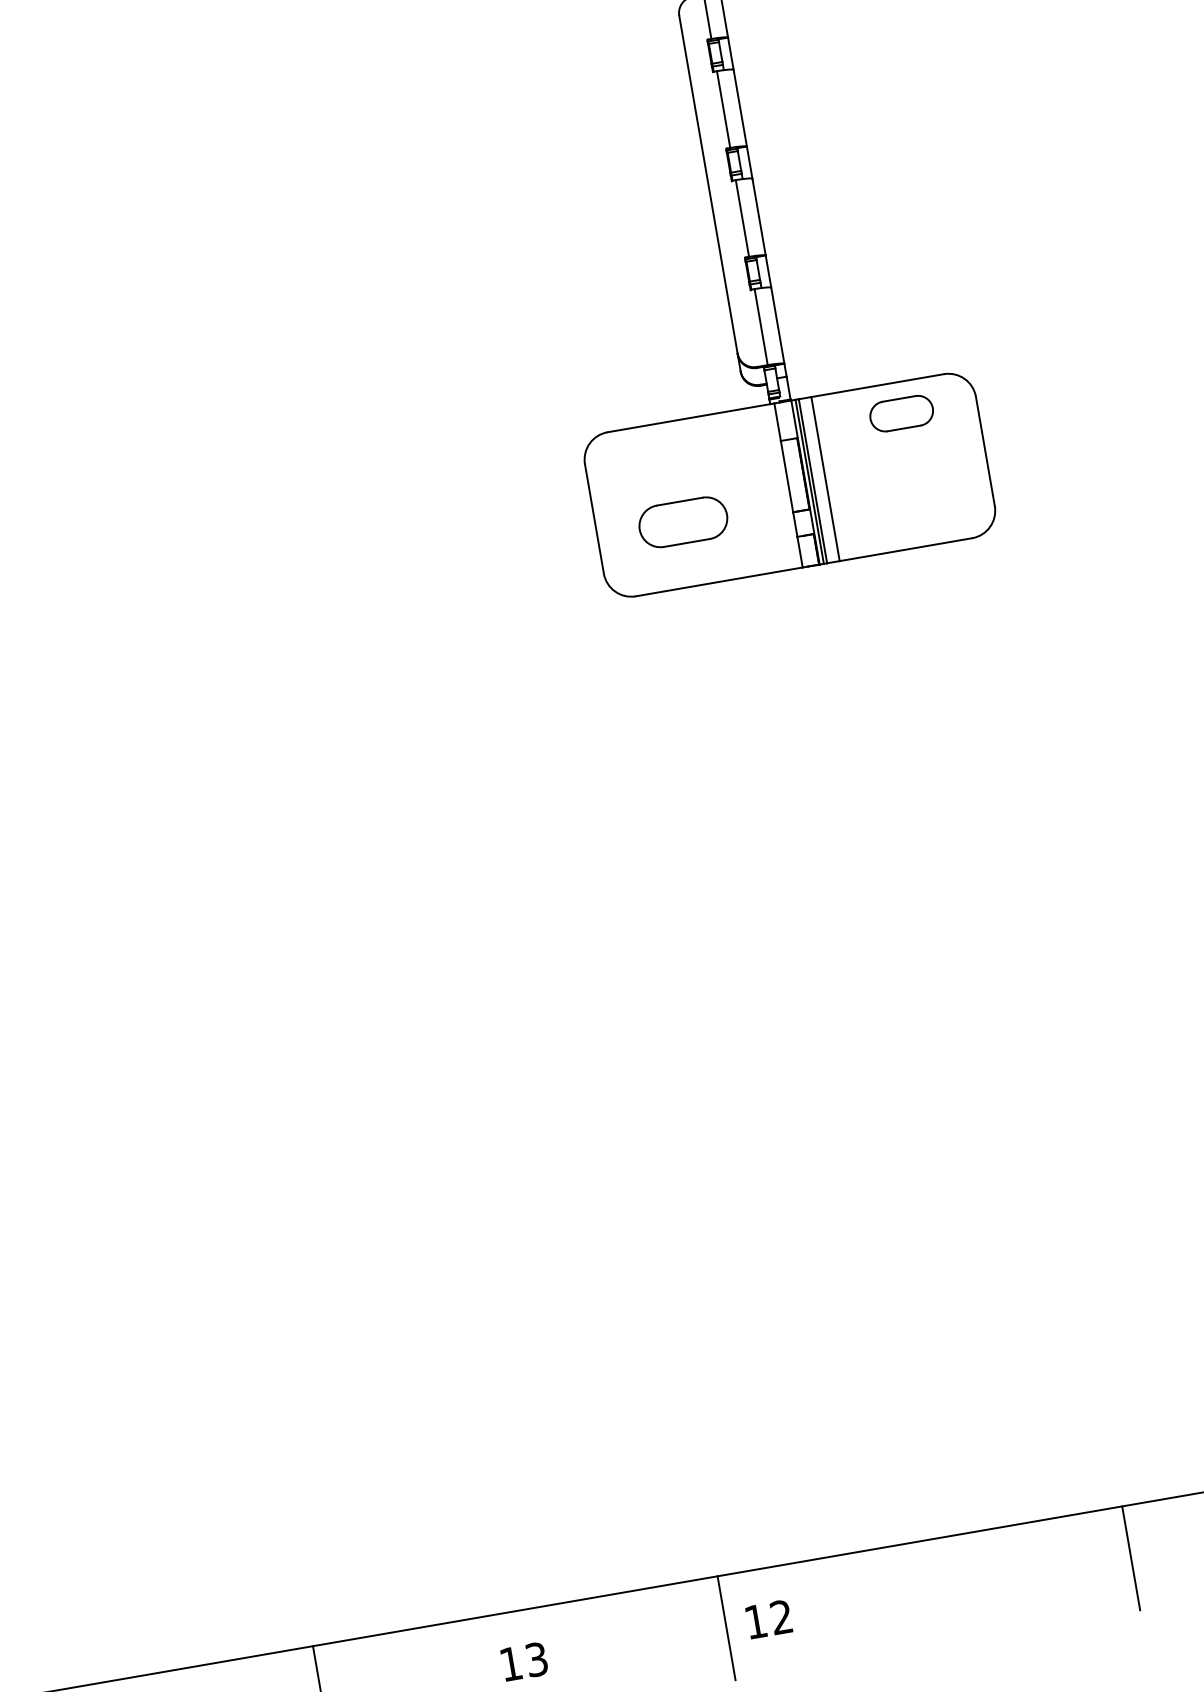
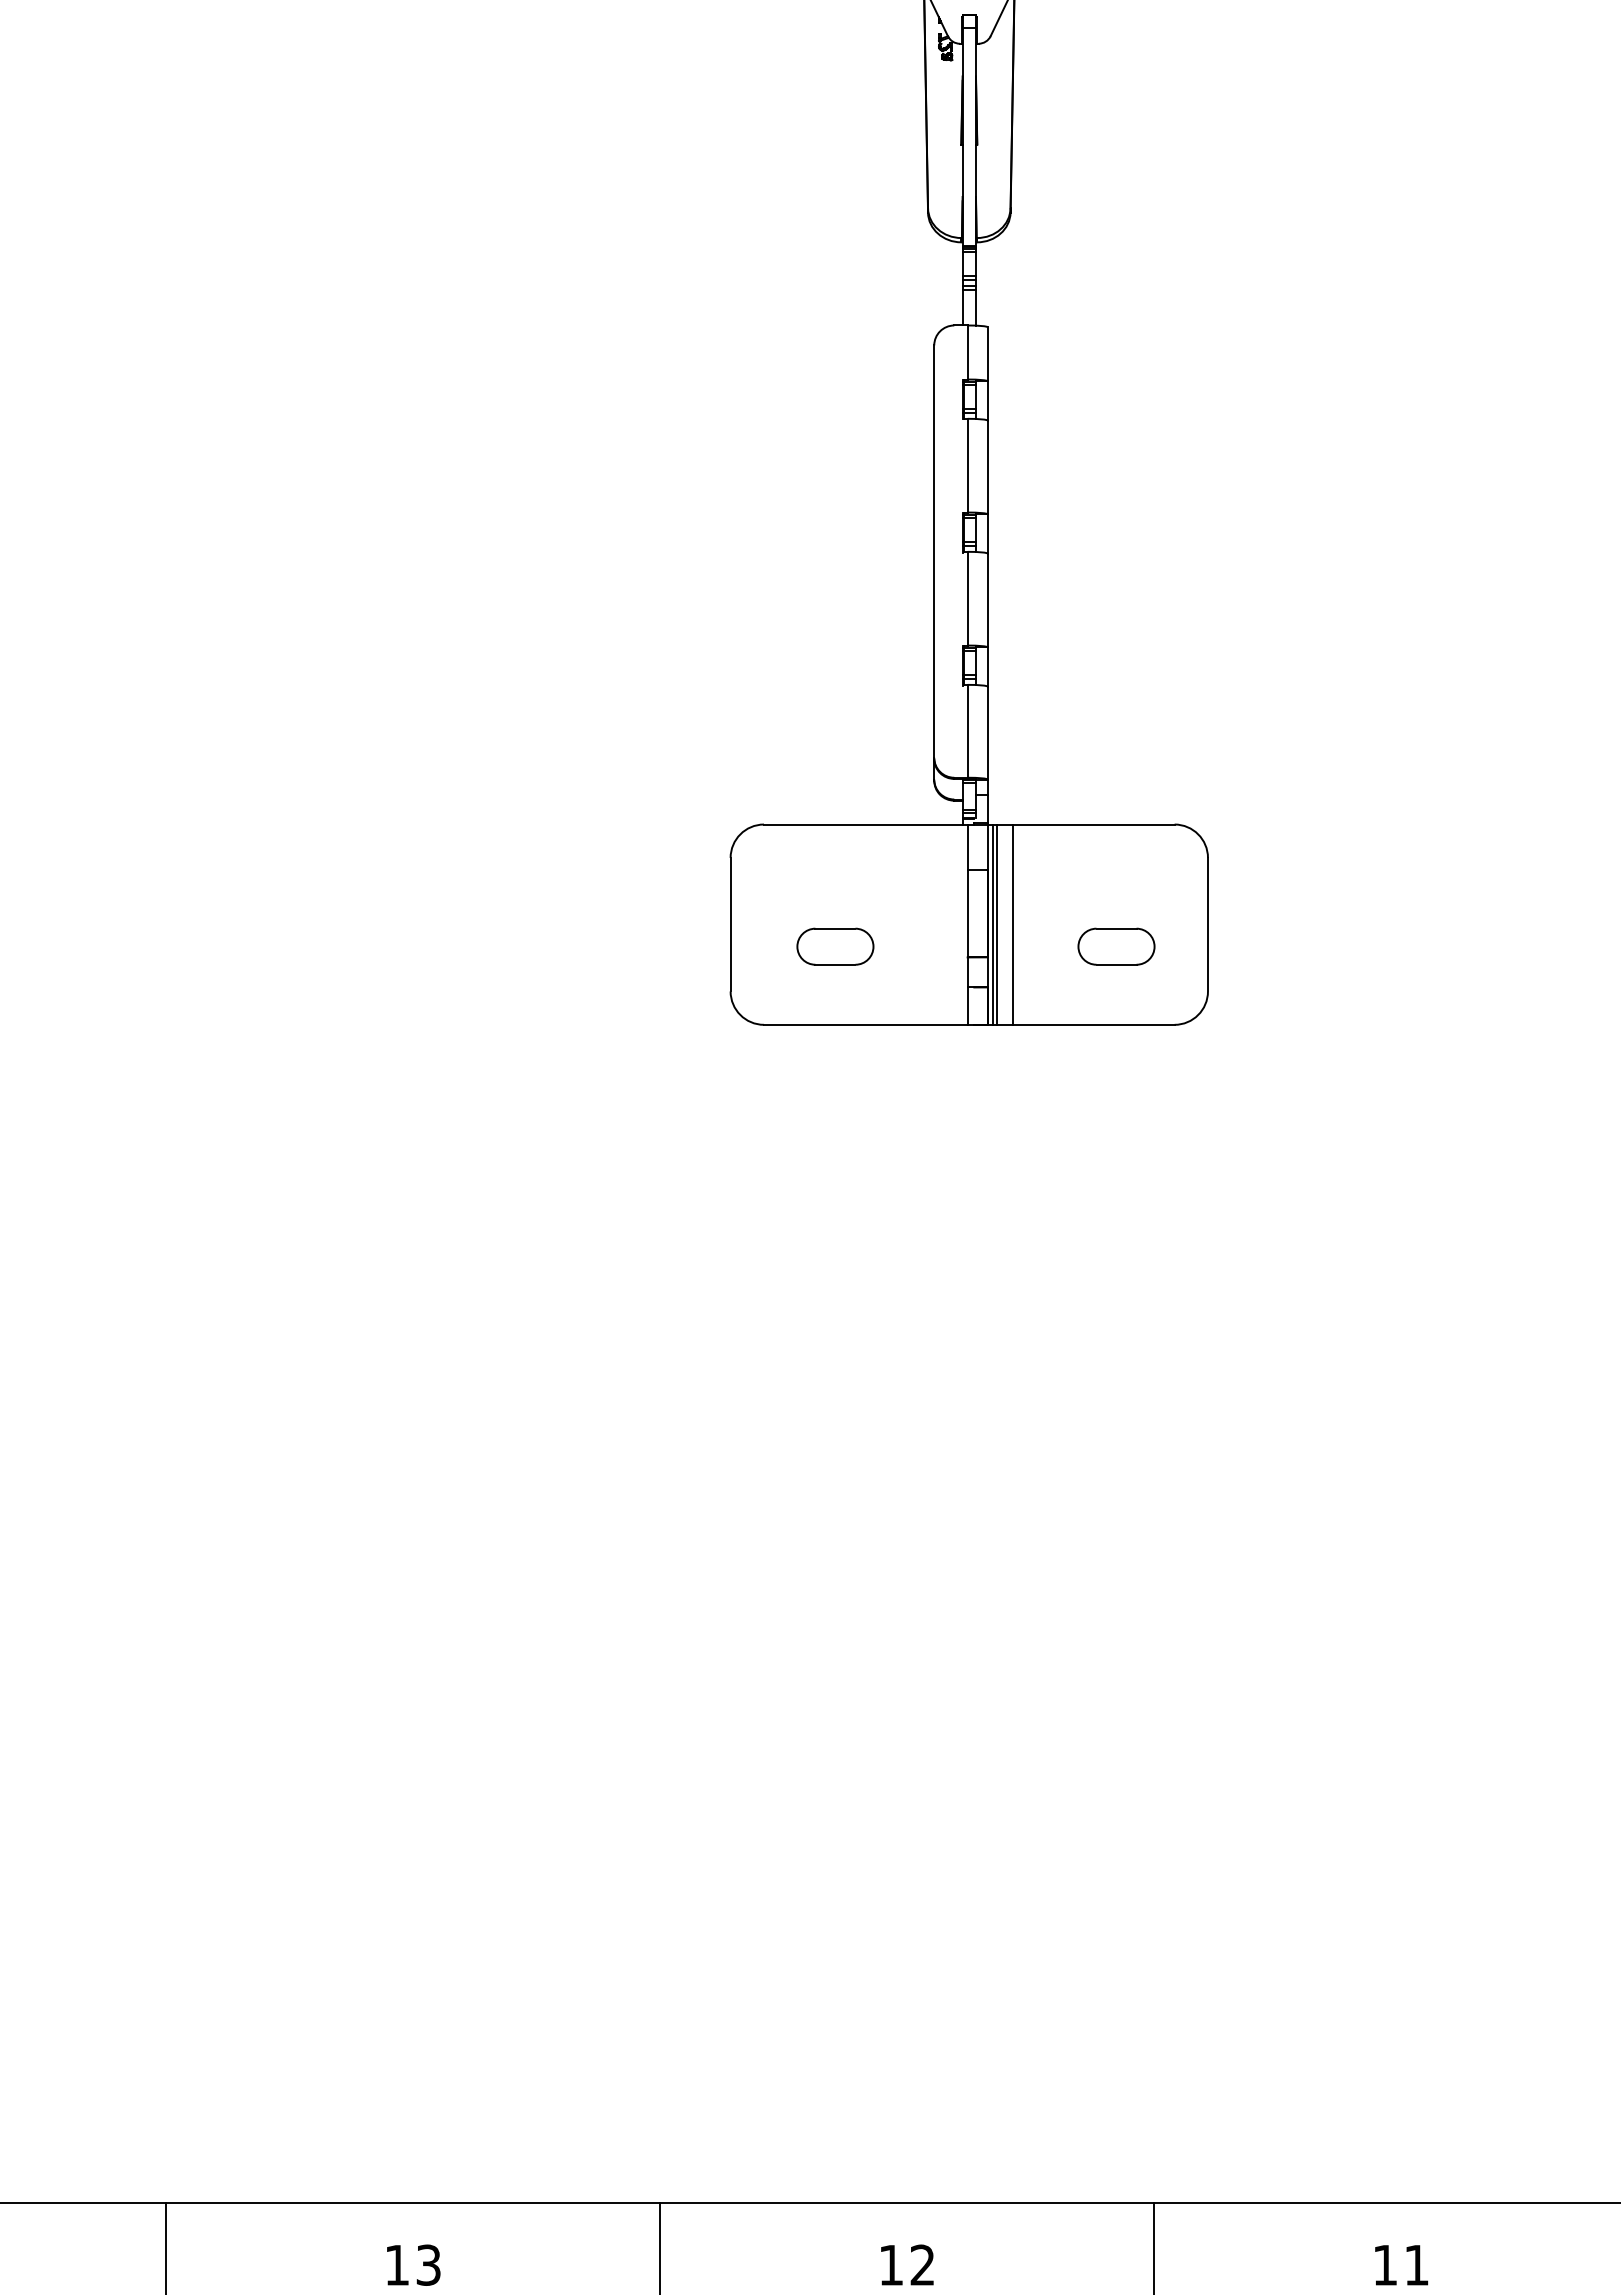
part: (901, 413) -> (1116, 946), moved
part: (683, 522) -> (835, 946), size x0.71
text: (769, 1618) -> (907, 2264), moved

